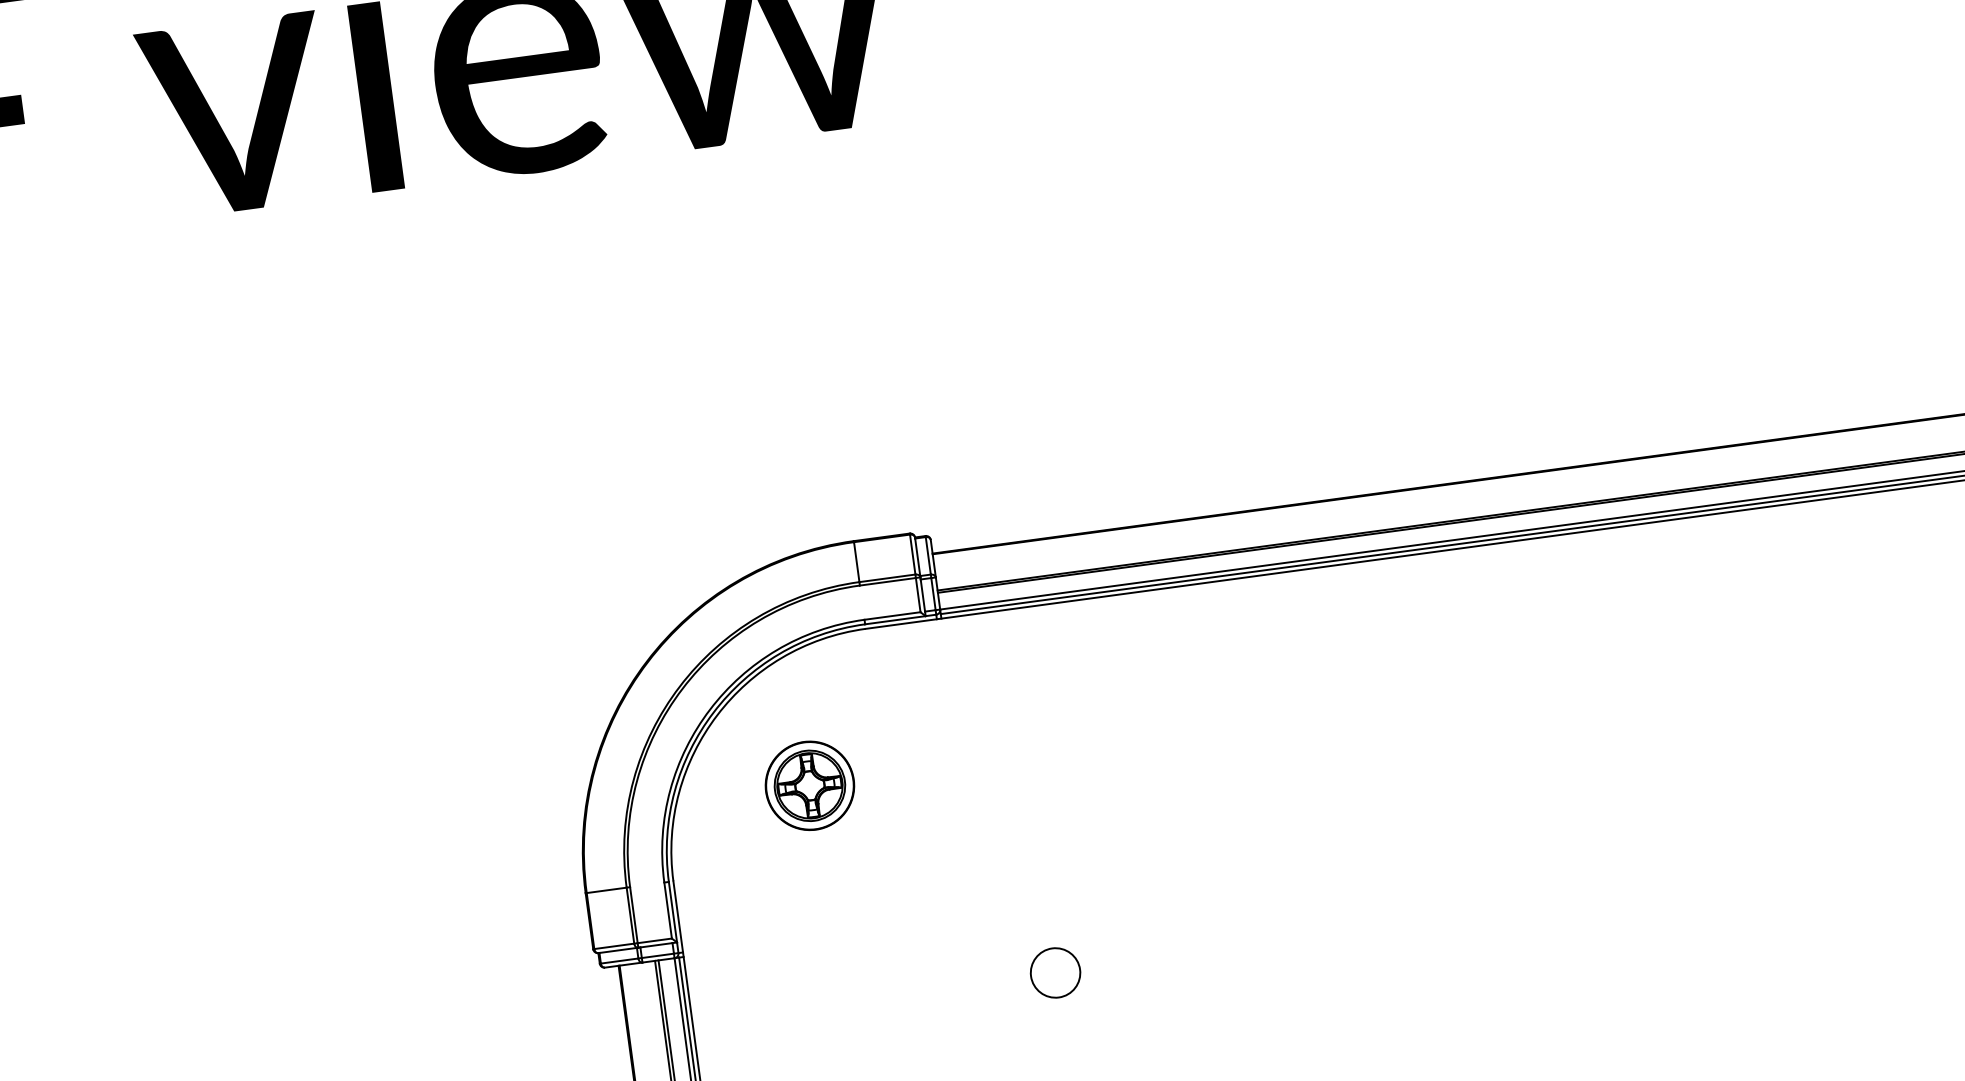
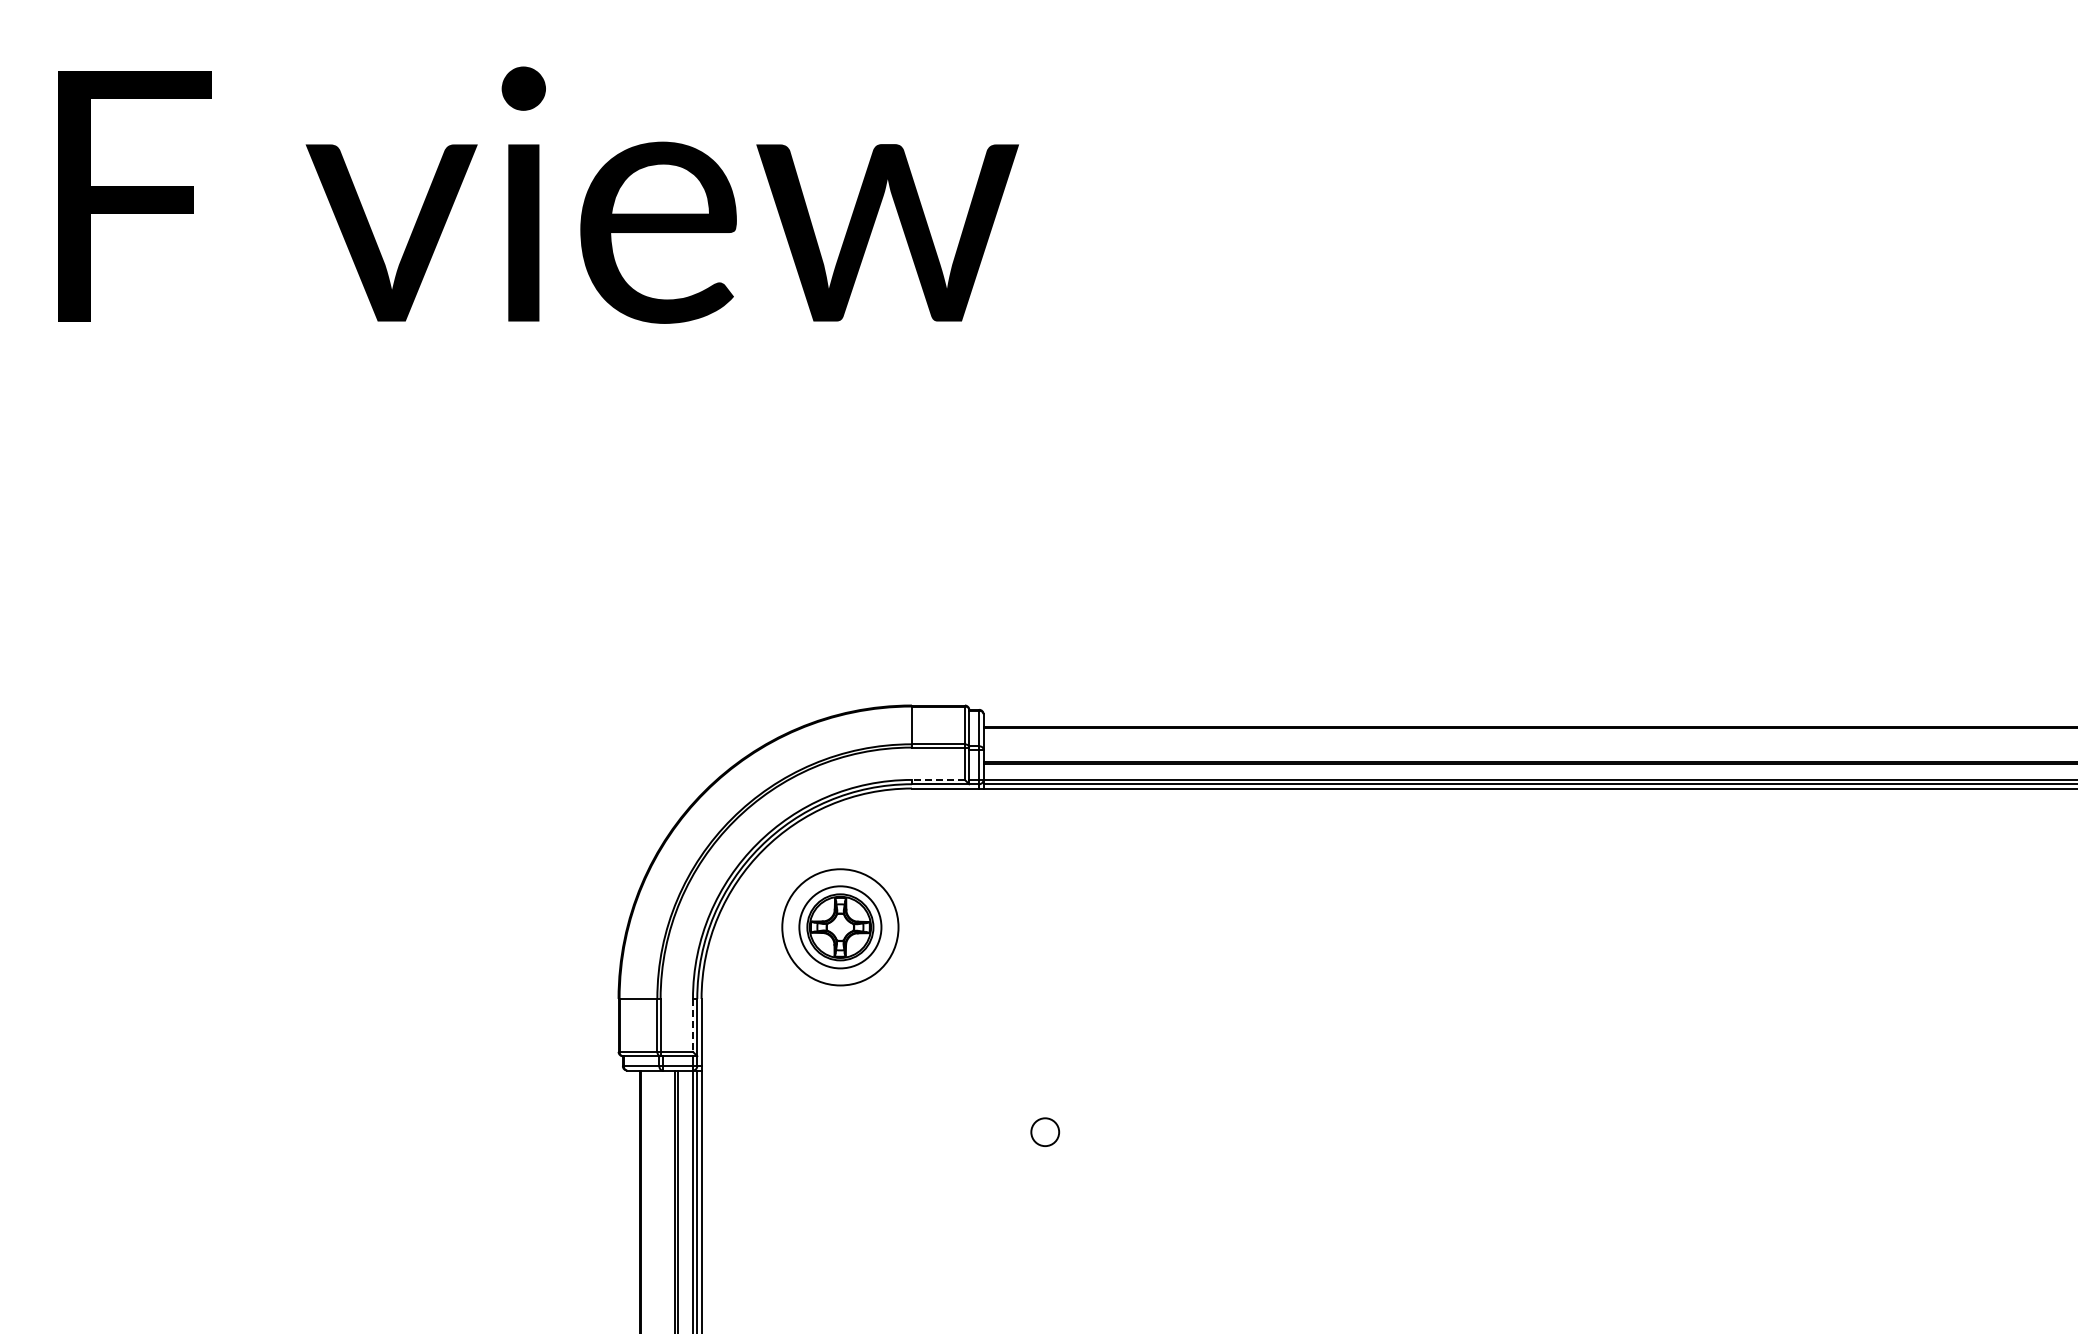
line: (891, 615) -> (937, 779), solid -> dashed
circle: (808, 785) -> (839, 926), size x1.4
line: (667, 910) -> (692, 1025), solid -> dashed
circle: (1056, 973) -> (1045, 1132), size x0.6

